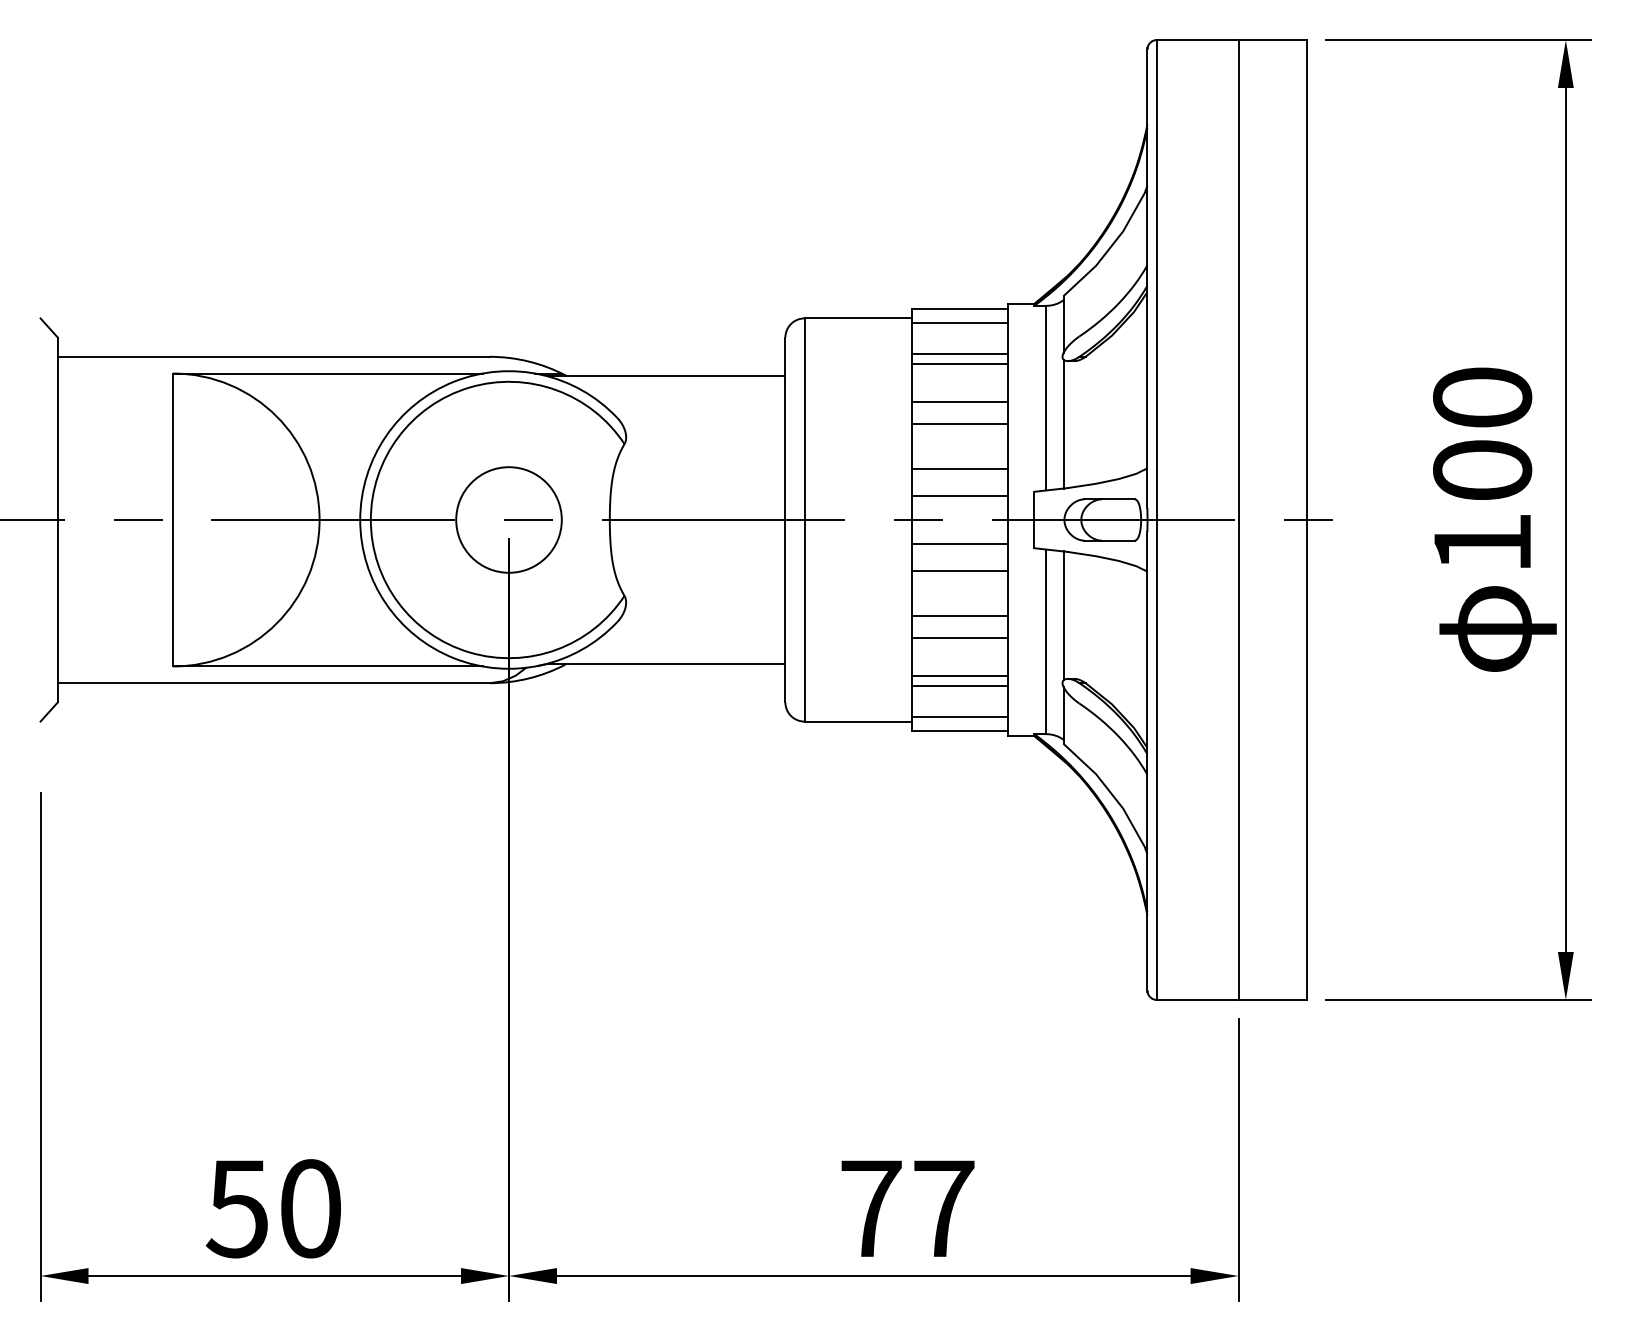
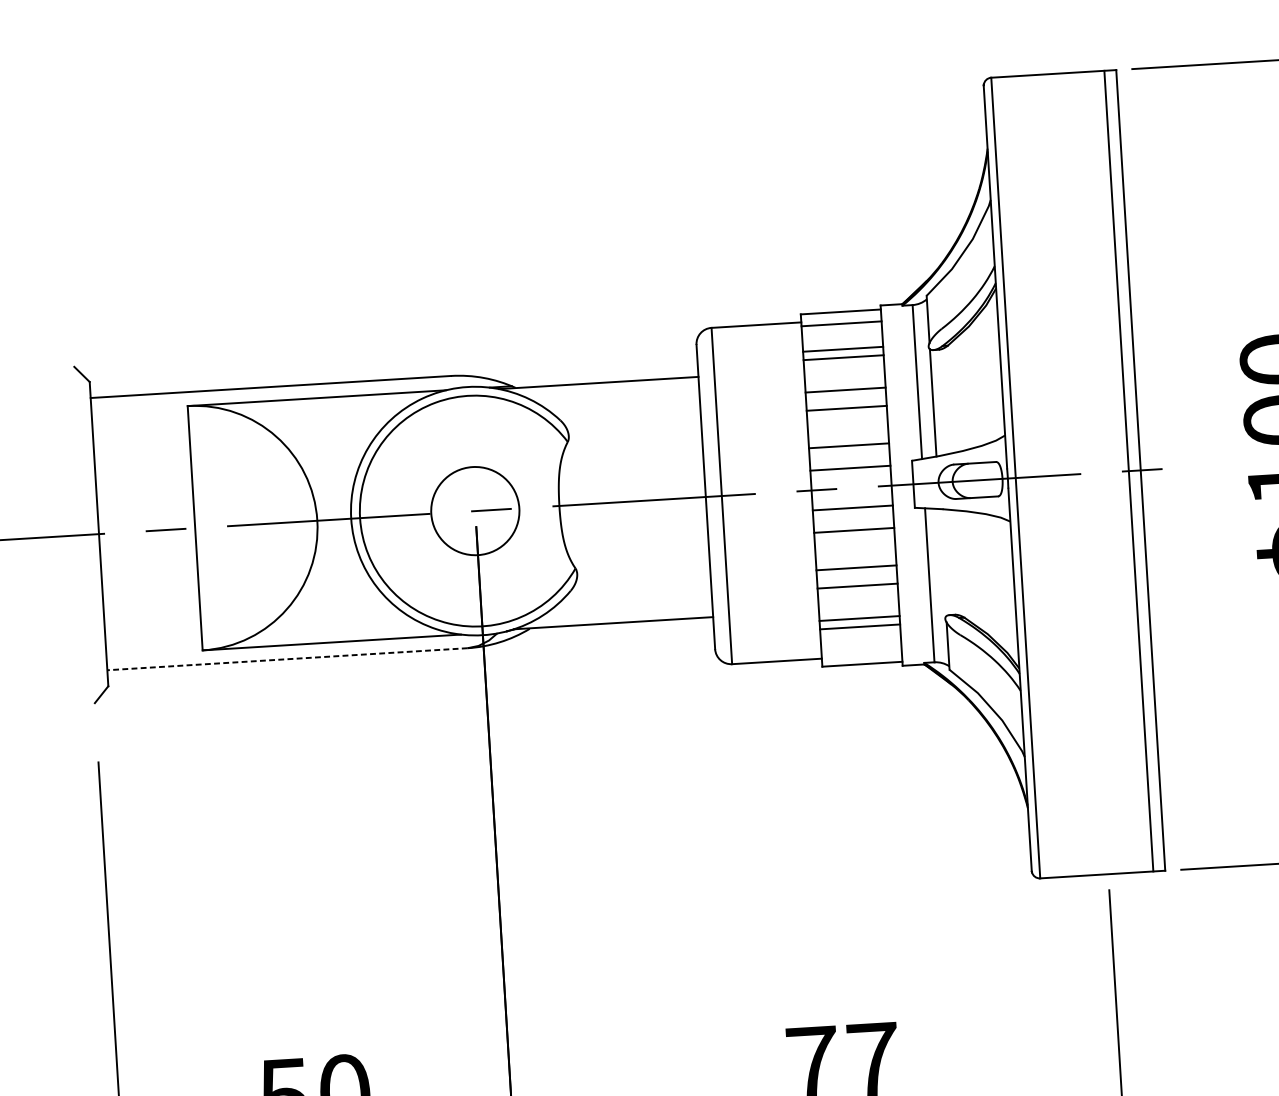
line: (1238, 519) -> (1128, 470), moved
line: (1063, 615) -> (942, 562), removed
line: (273, 683) -> (287, 659), solid -> dashed
line: (960, 716) -> (861, 651), removed

